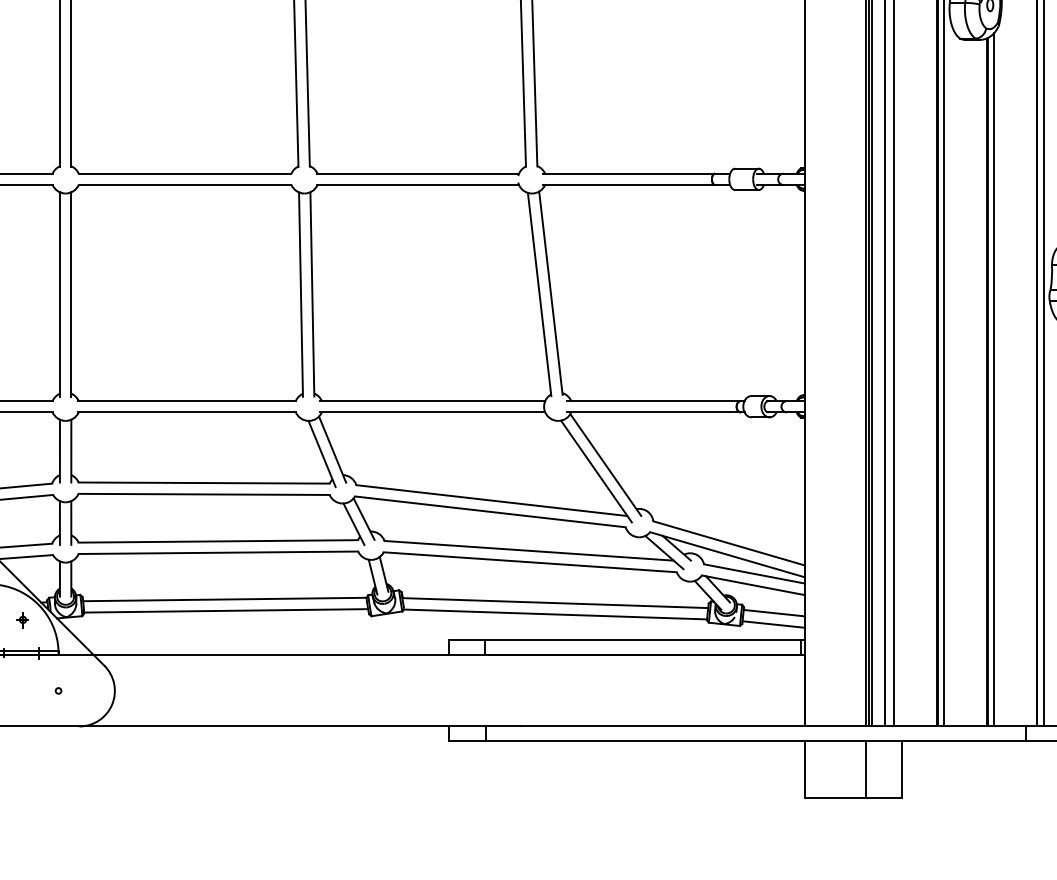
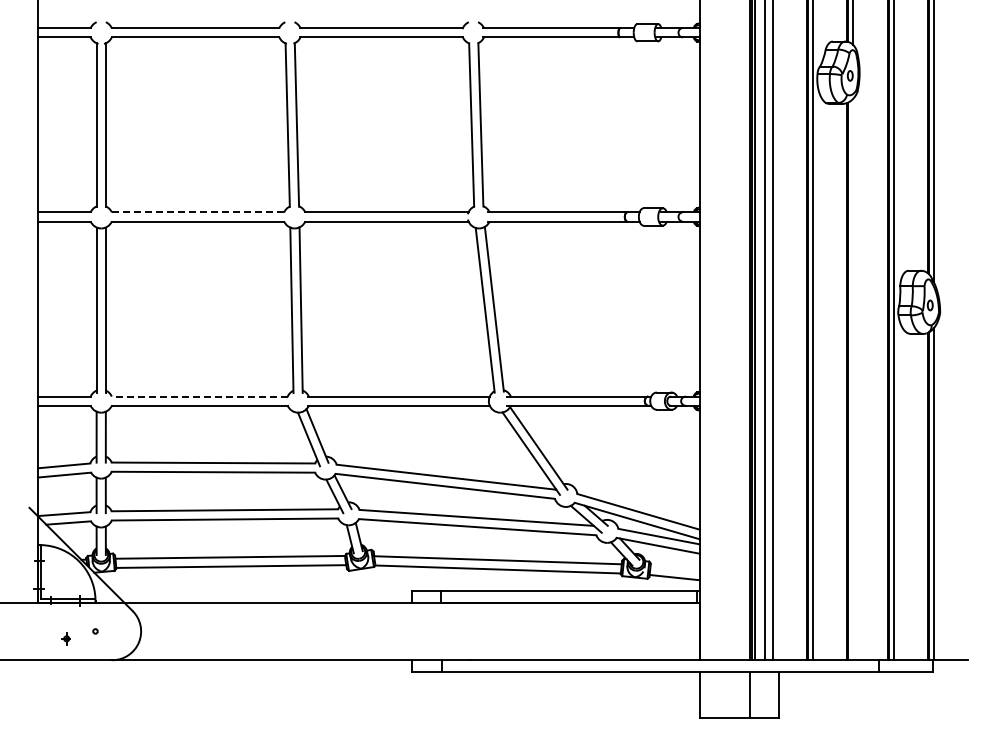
line: (184, 173) -> (197, 212), solid -> dashed
line: (994, 379) -> (853, 379), removed
line: (186, 400) -> (199, 396), solid -> dashed
line: (773, 612) -> (674, 567), removed
part: (21, 619) -> (65, 638), moved

